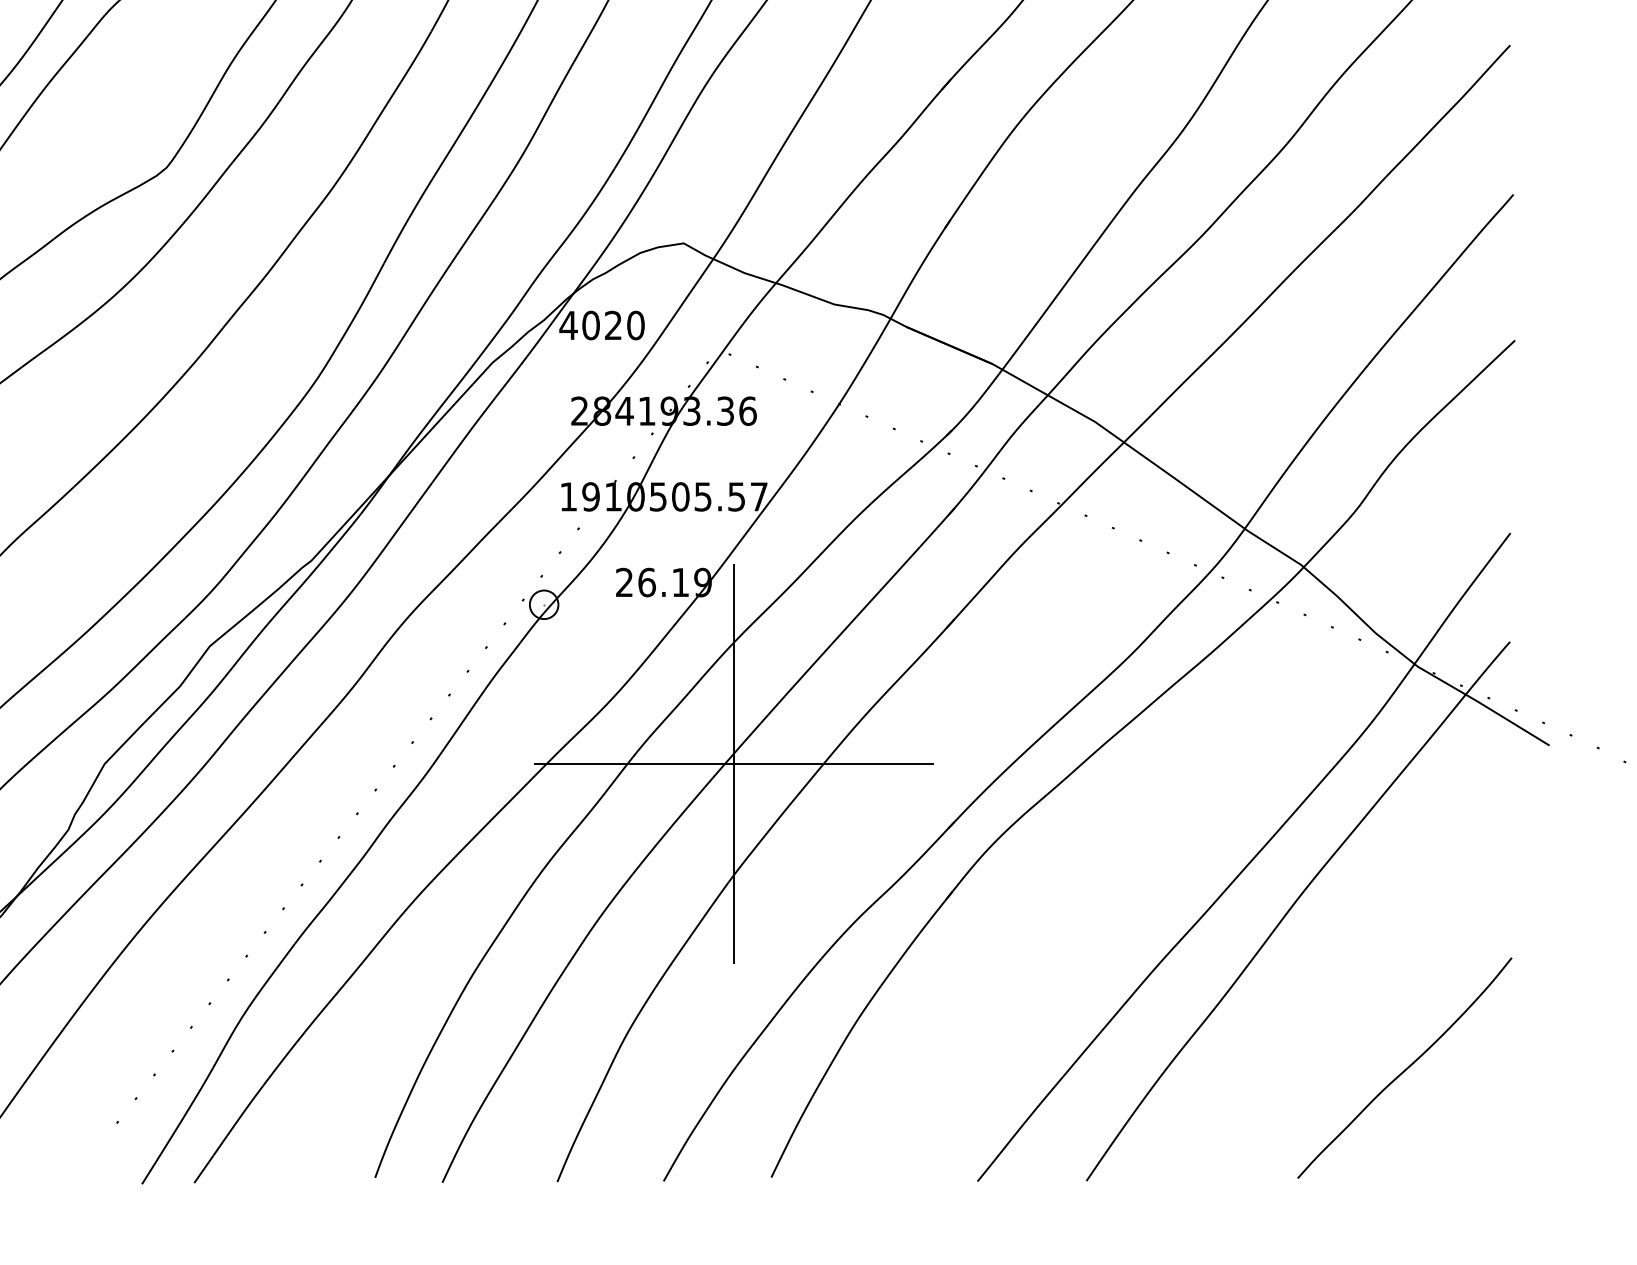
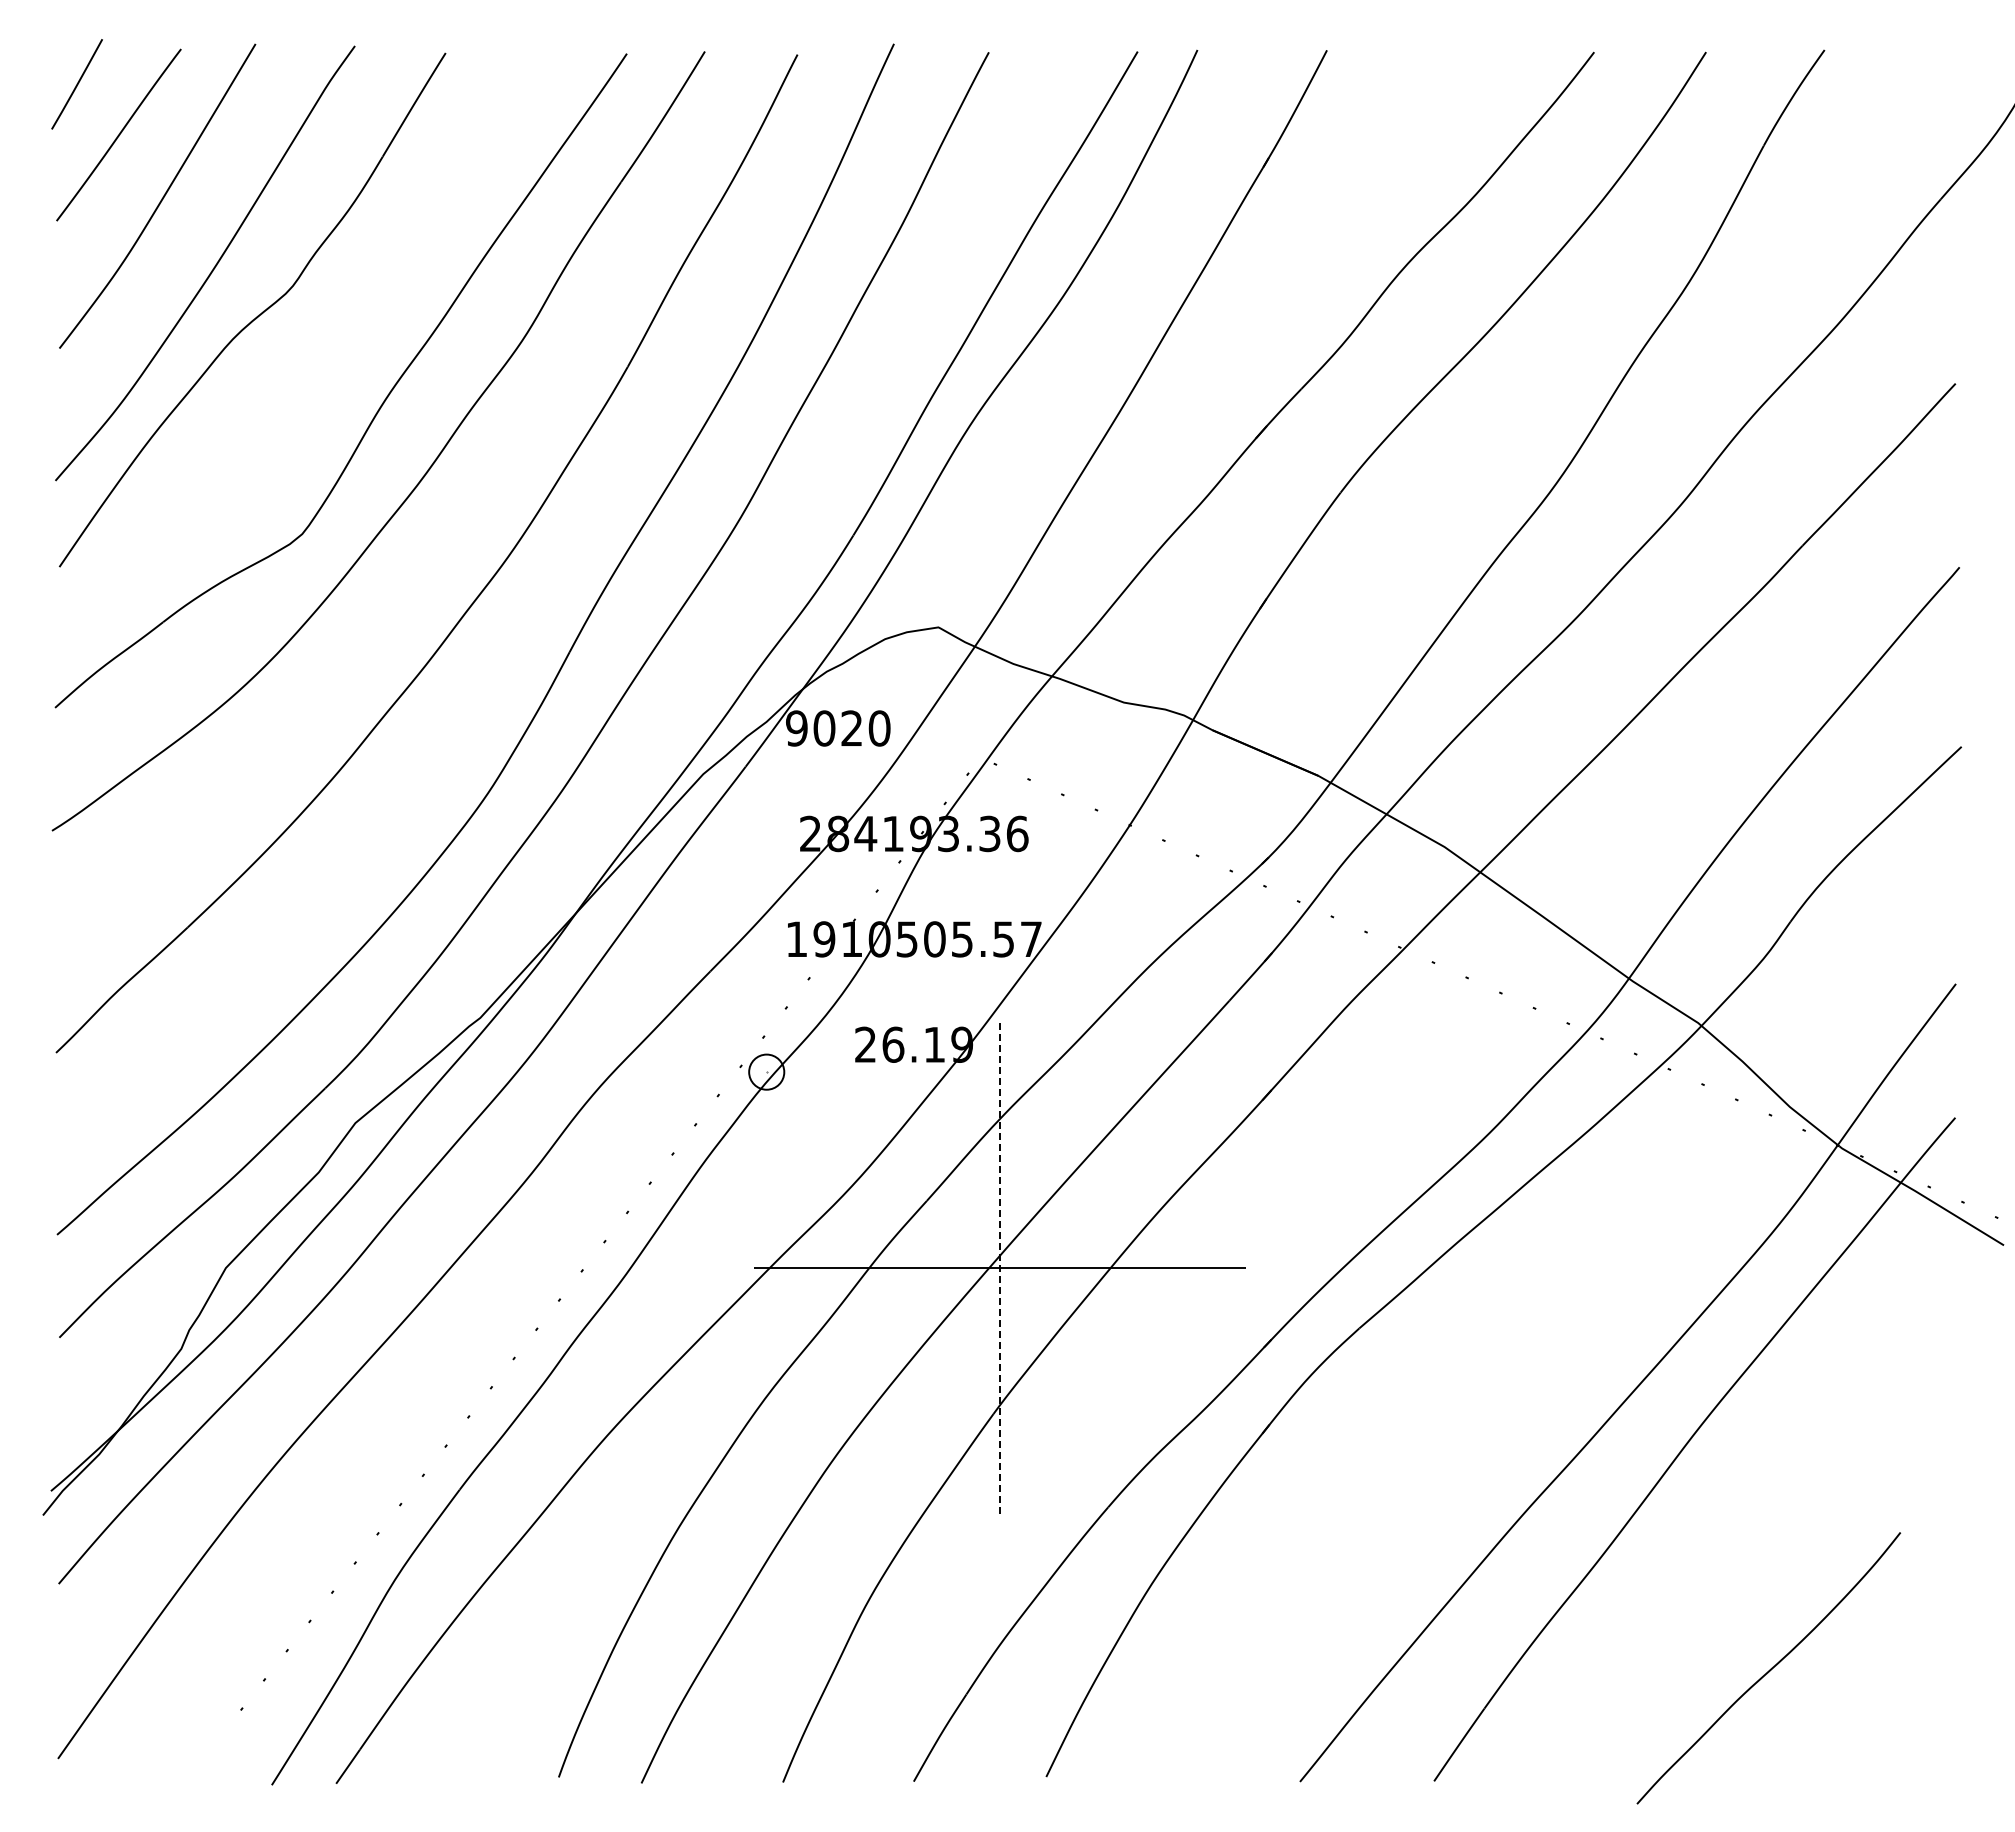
text: (568, 325) -> (796, 728), 4020 -> 9020
line: (734, 763) -> (1000, 1267), solid -> dashed
curve: (1405, 1069) -> (1769, 1669), moved

